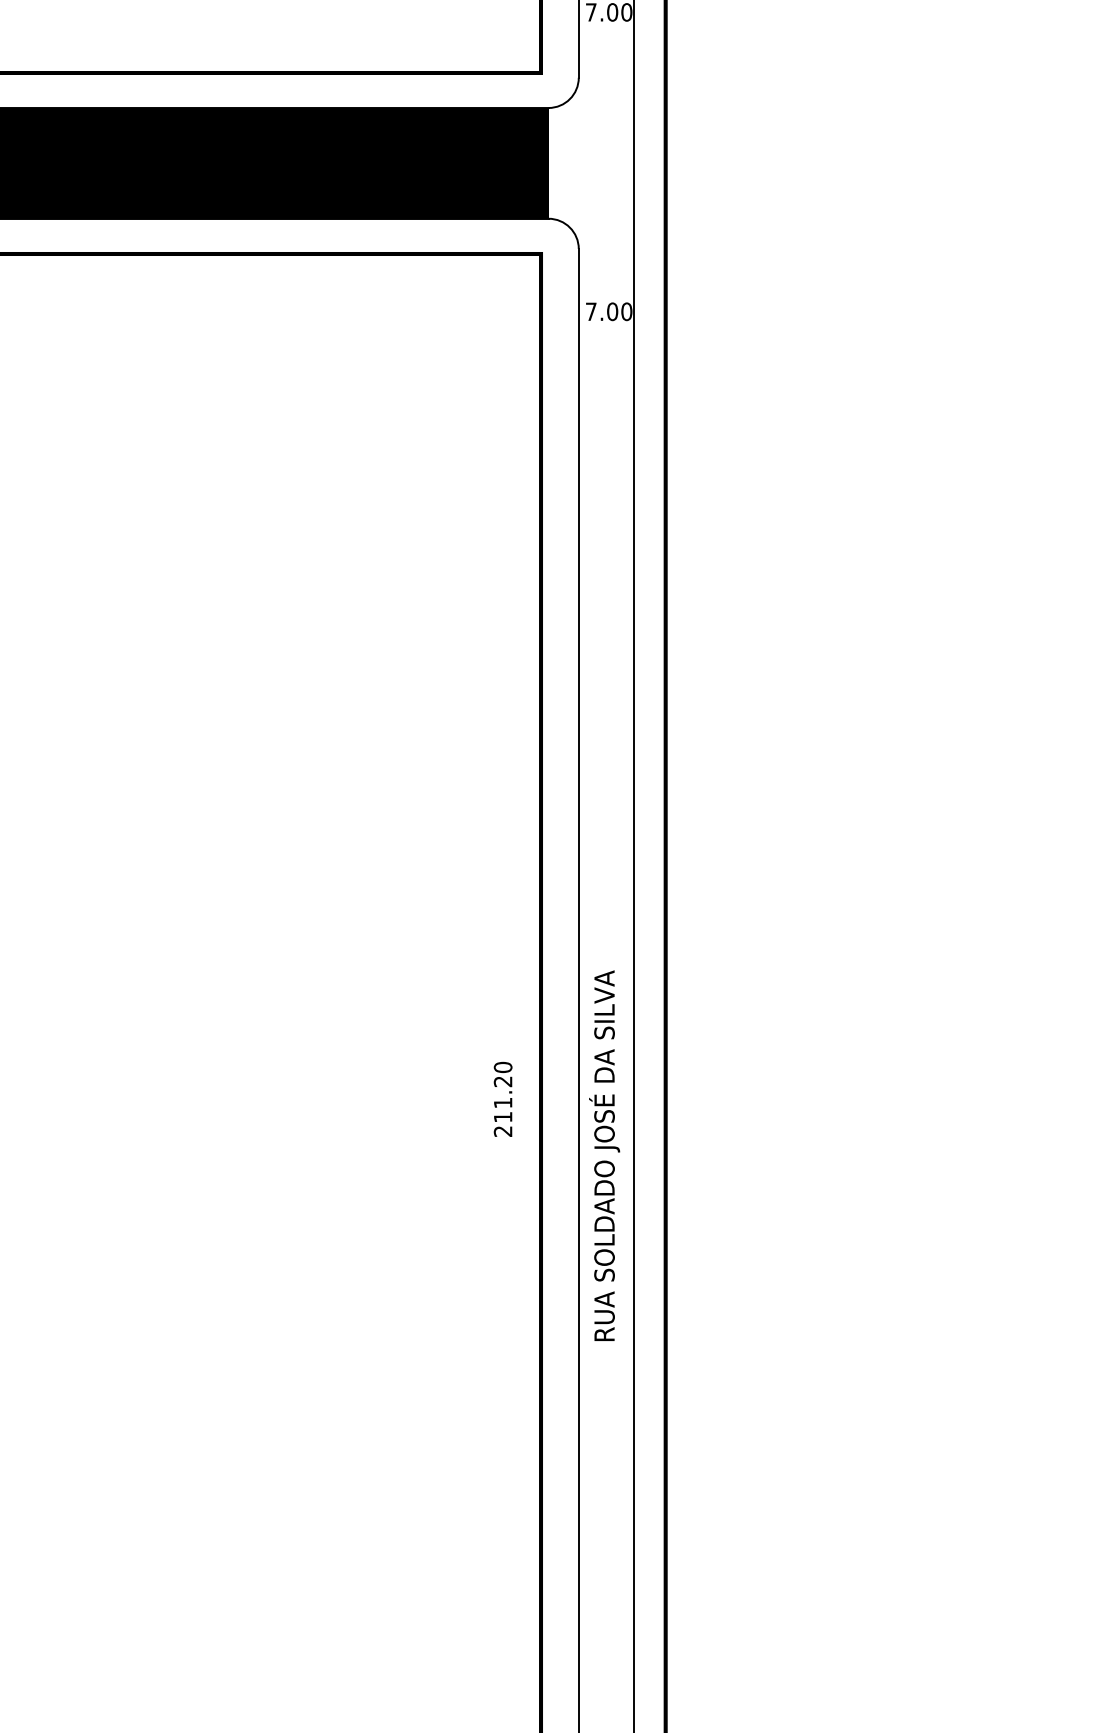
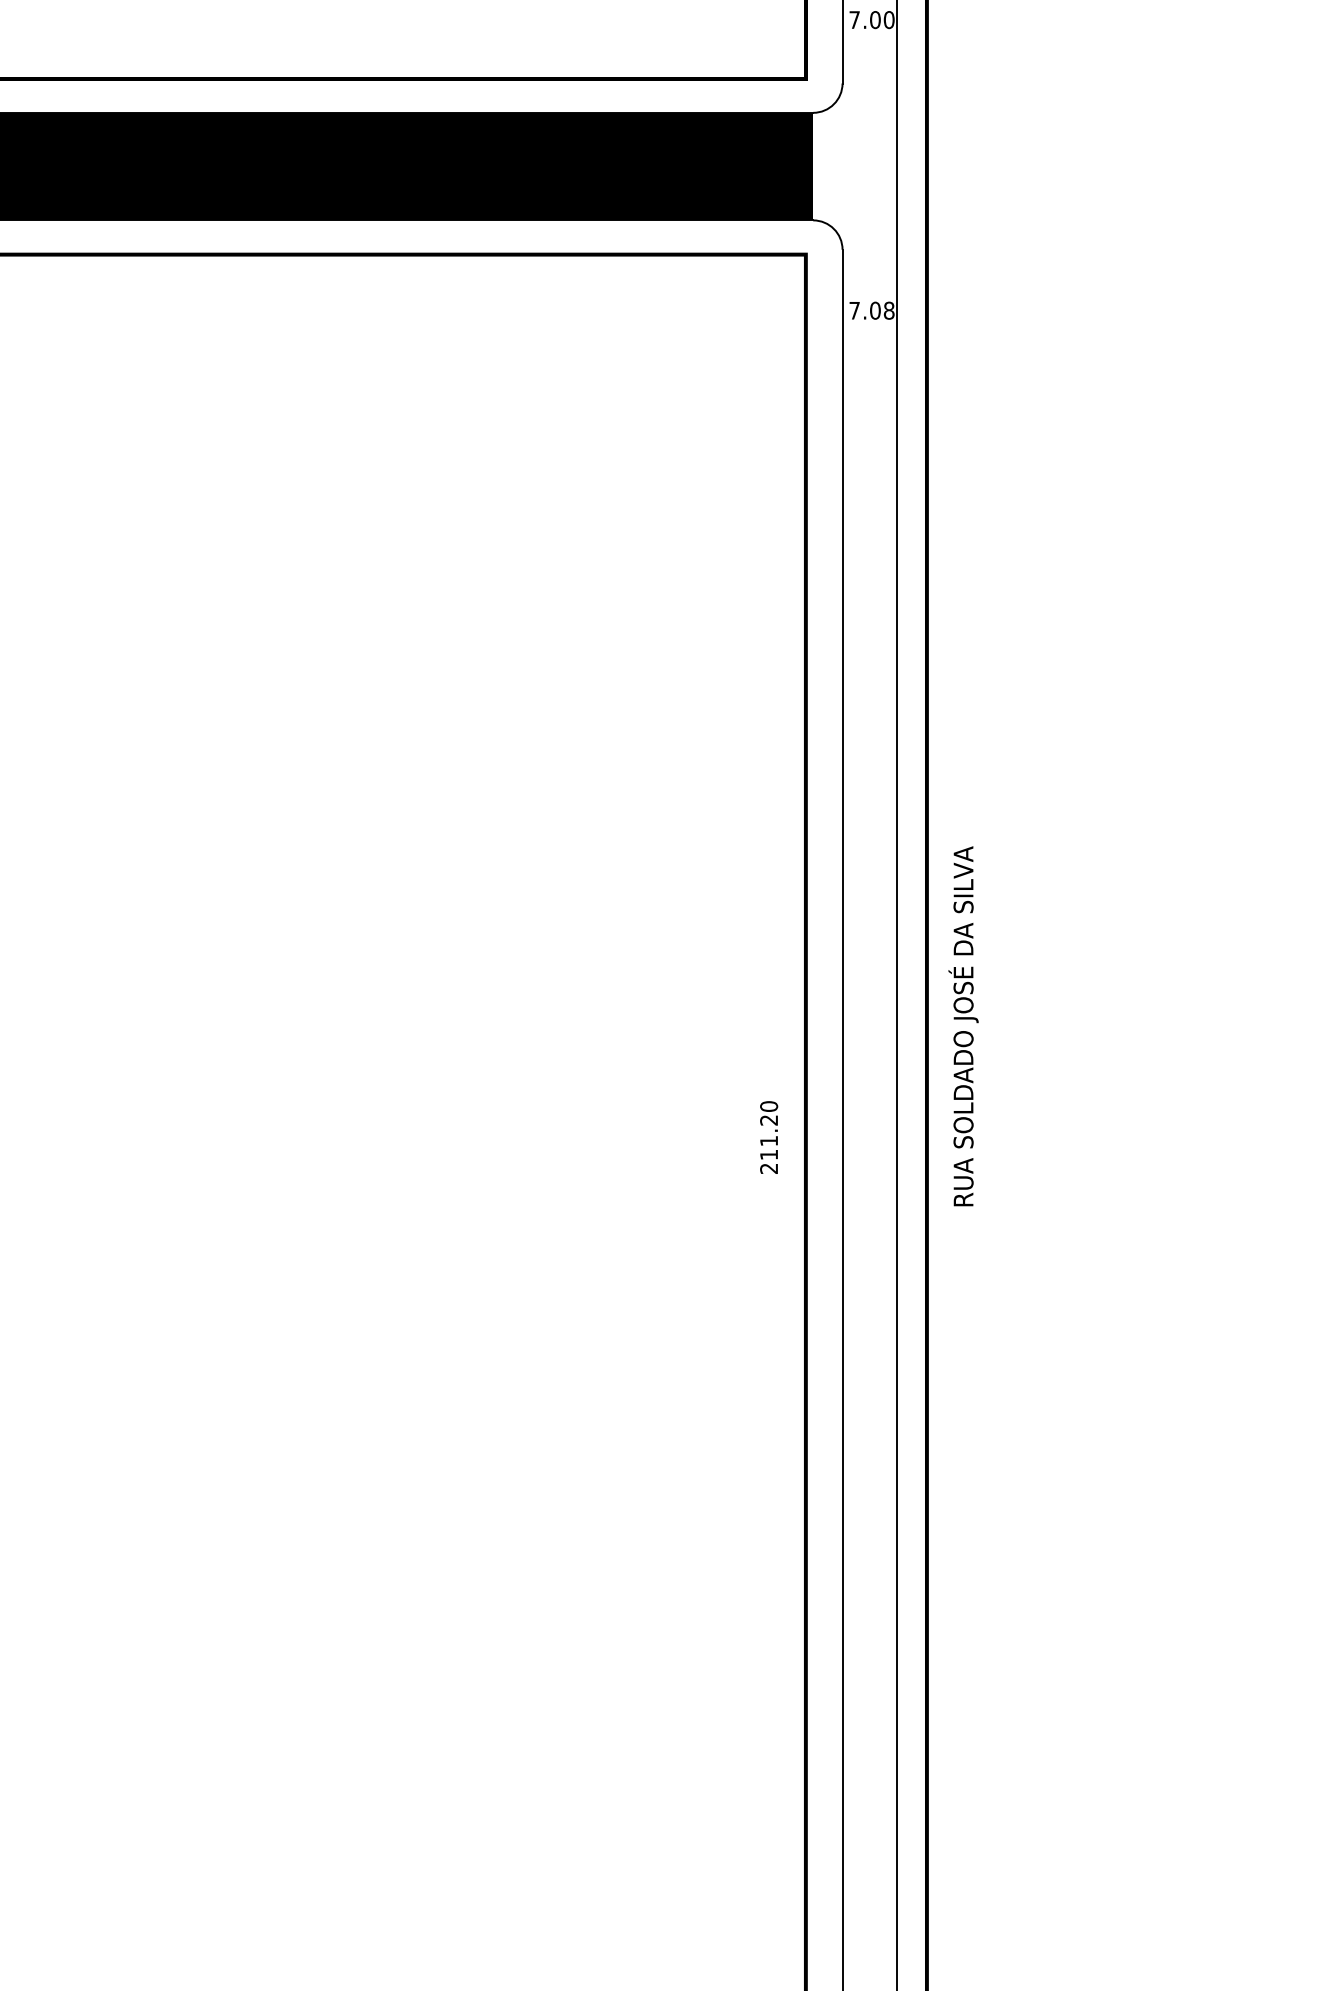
text: (626, 311) -> (888, 310), 7.00 -> 7.08
text: (503, 1099) -> (769, 1137), moved
text: (604, 1155) -> (963, 1026), moved

